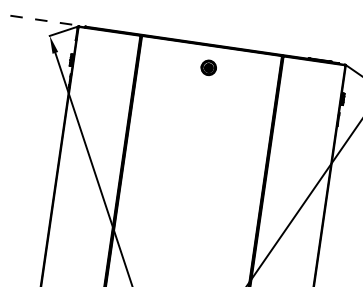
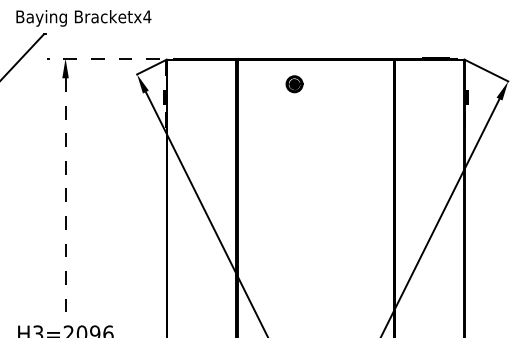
part: (208, 68) -> (294, 84), moved

